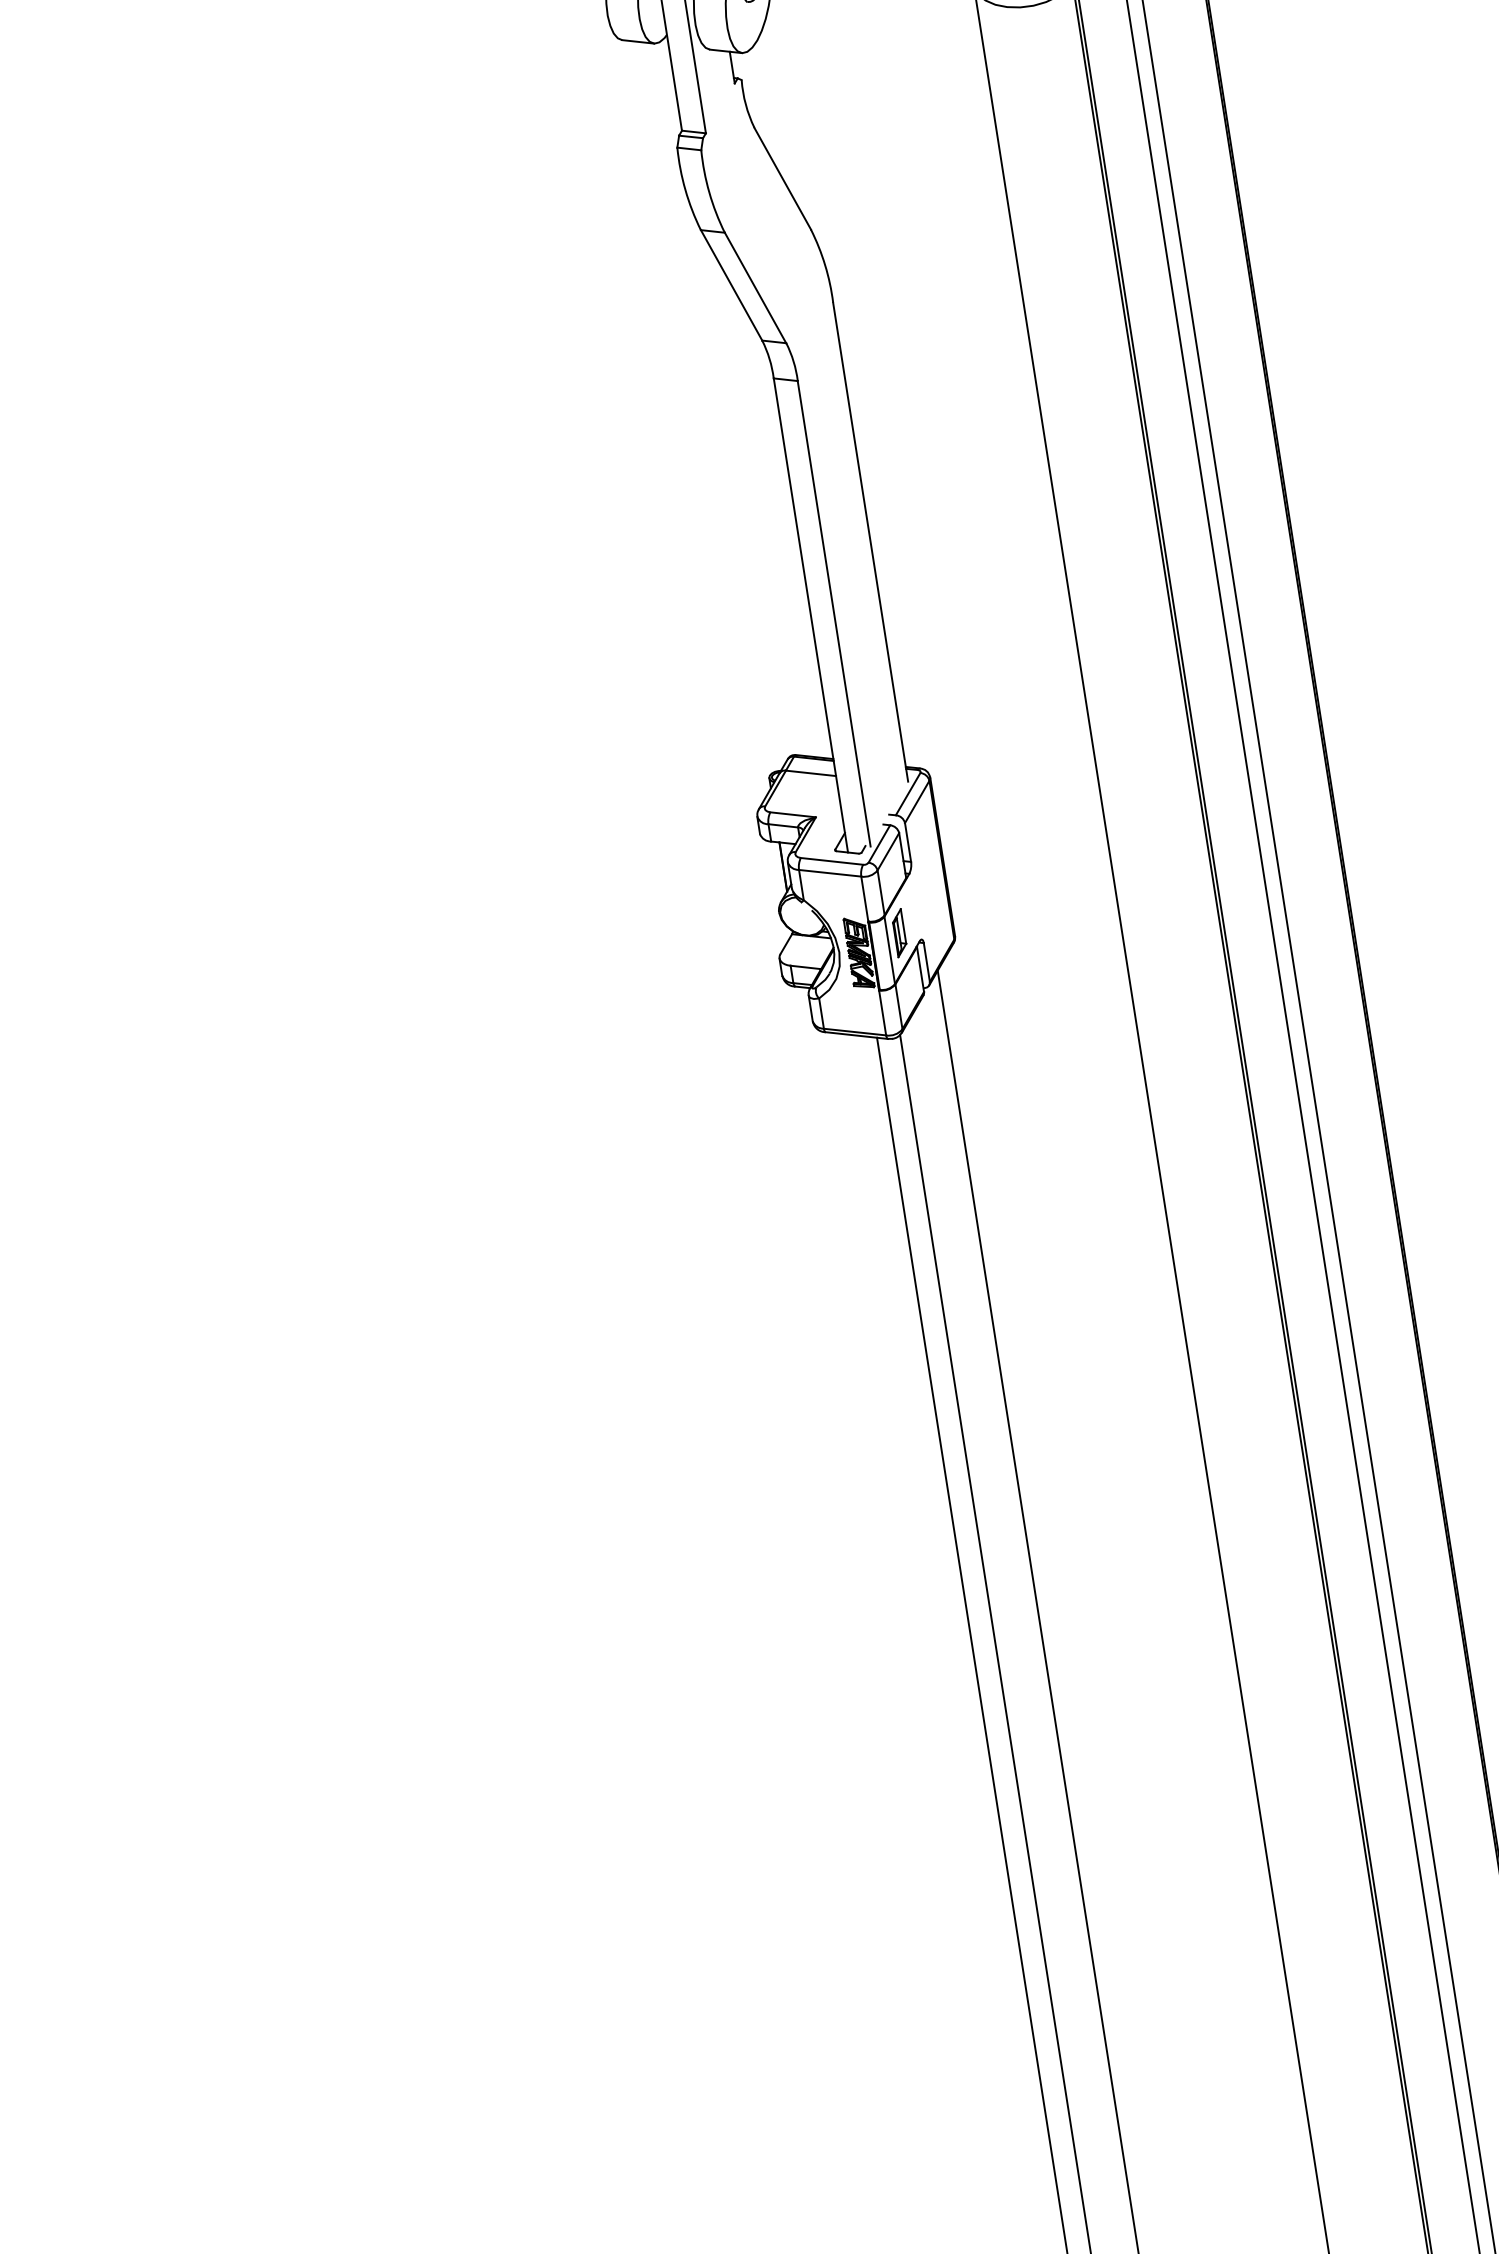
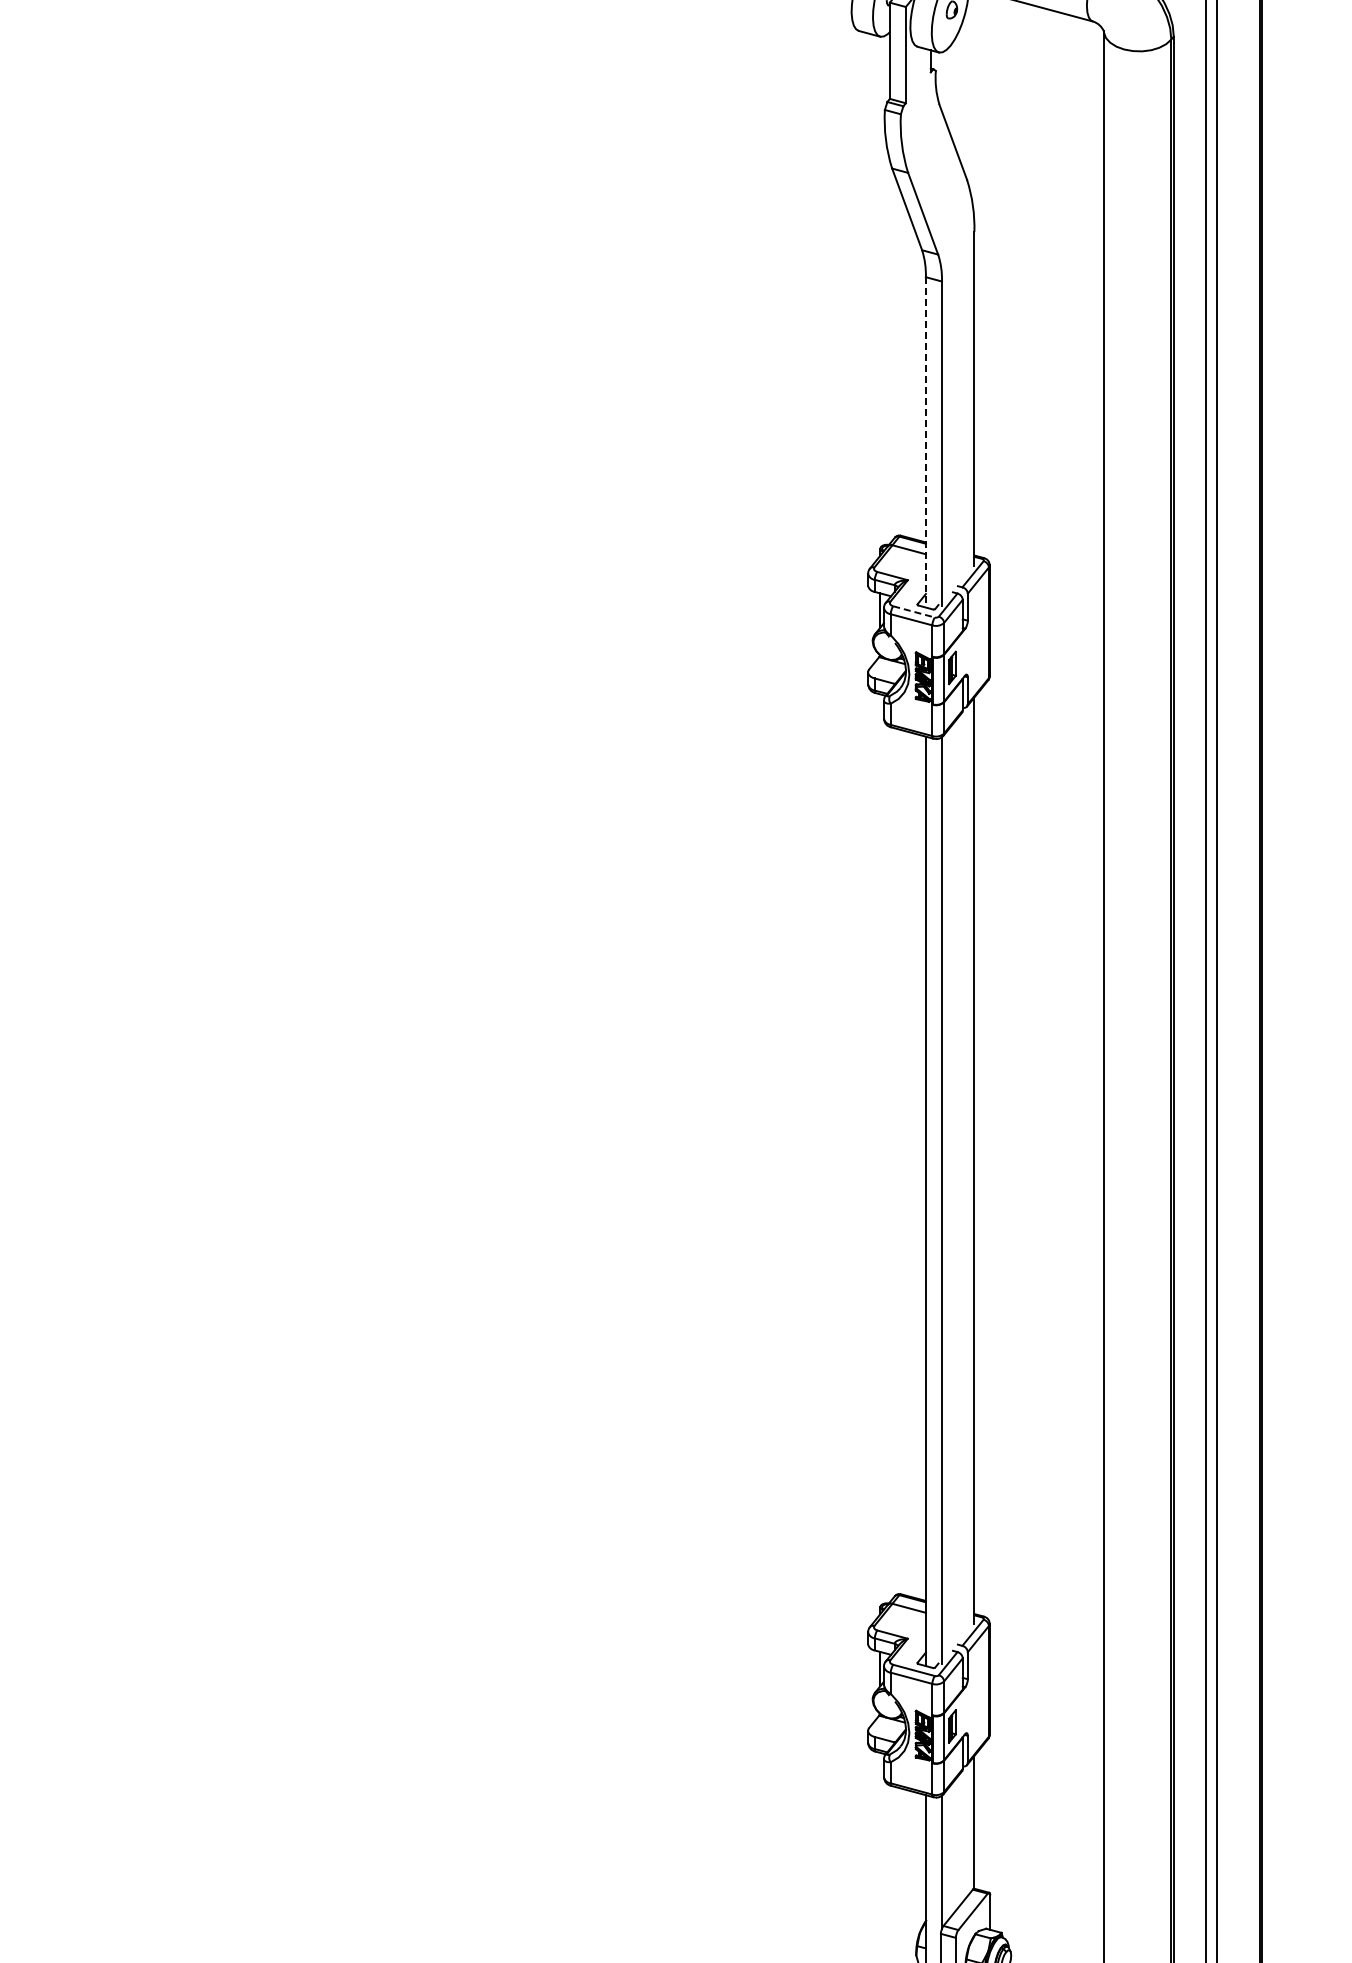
line: (810, 615) -> (925, 442), solid -> dashed
line: (832, 860) -> (914, 611), solid -> dashed

